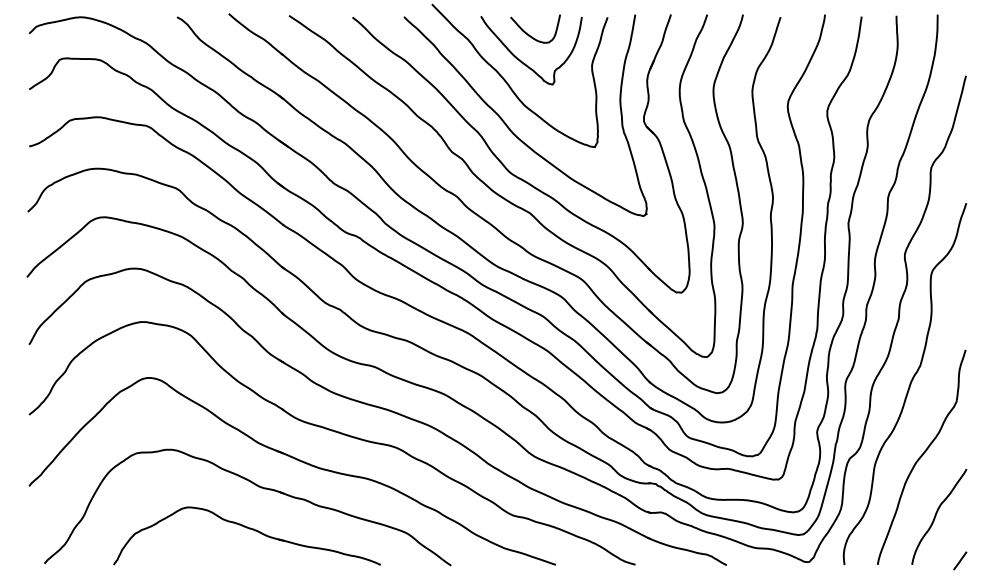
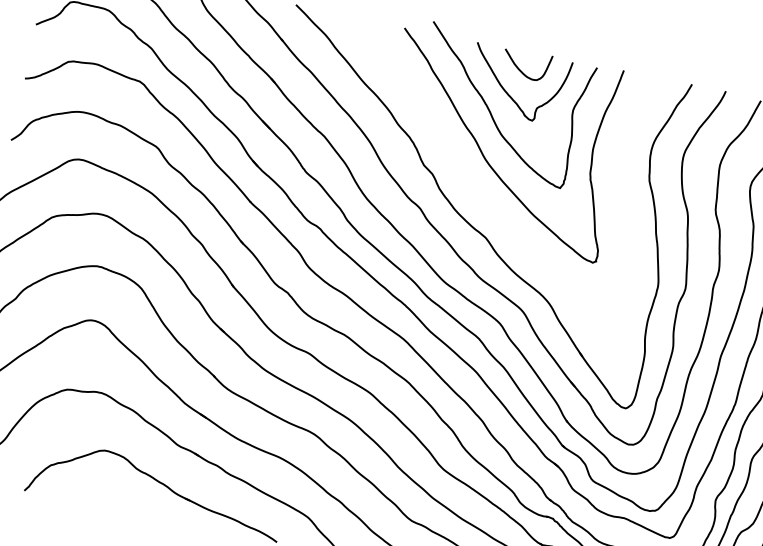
part: (504, 164) -> (471, 187), removed

